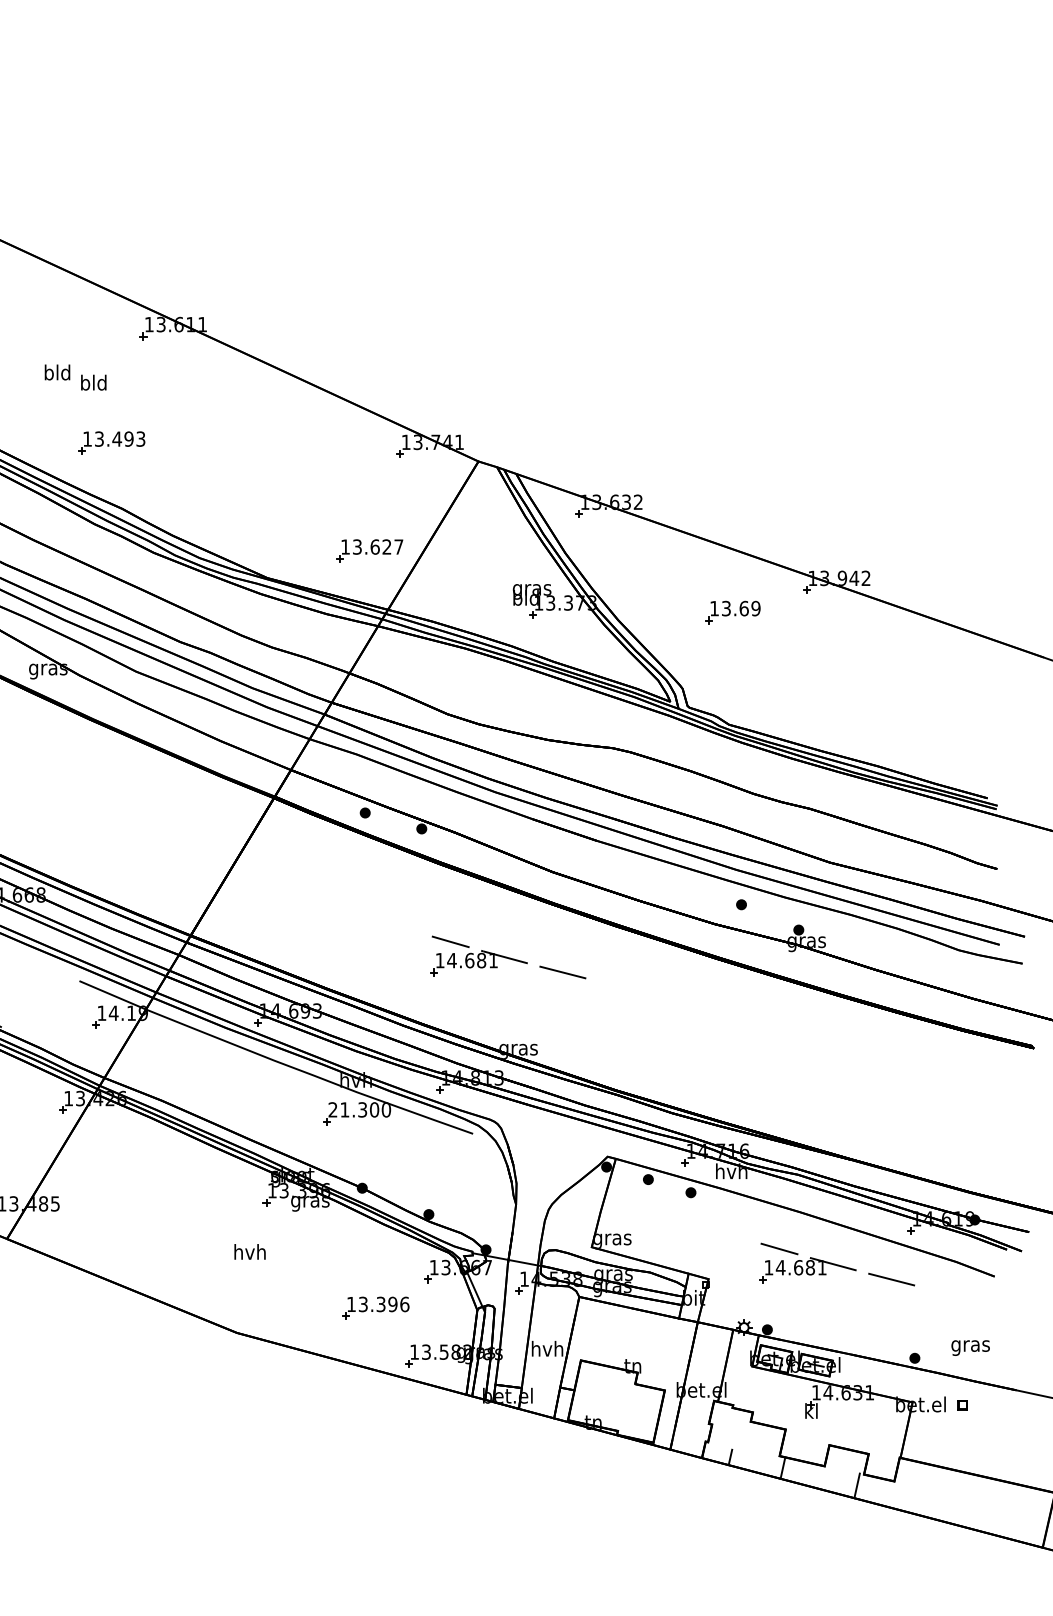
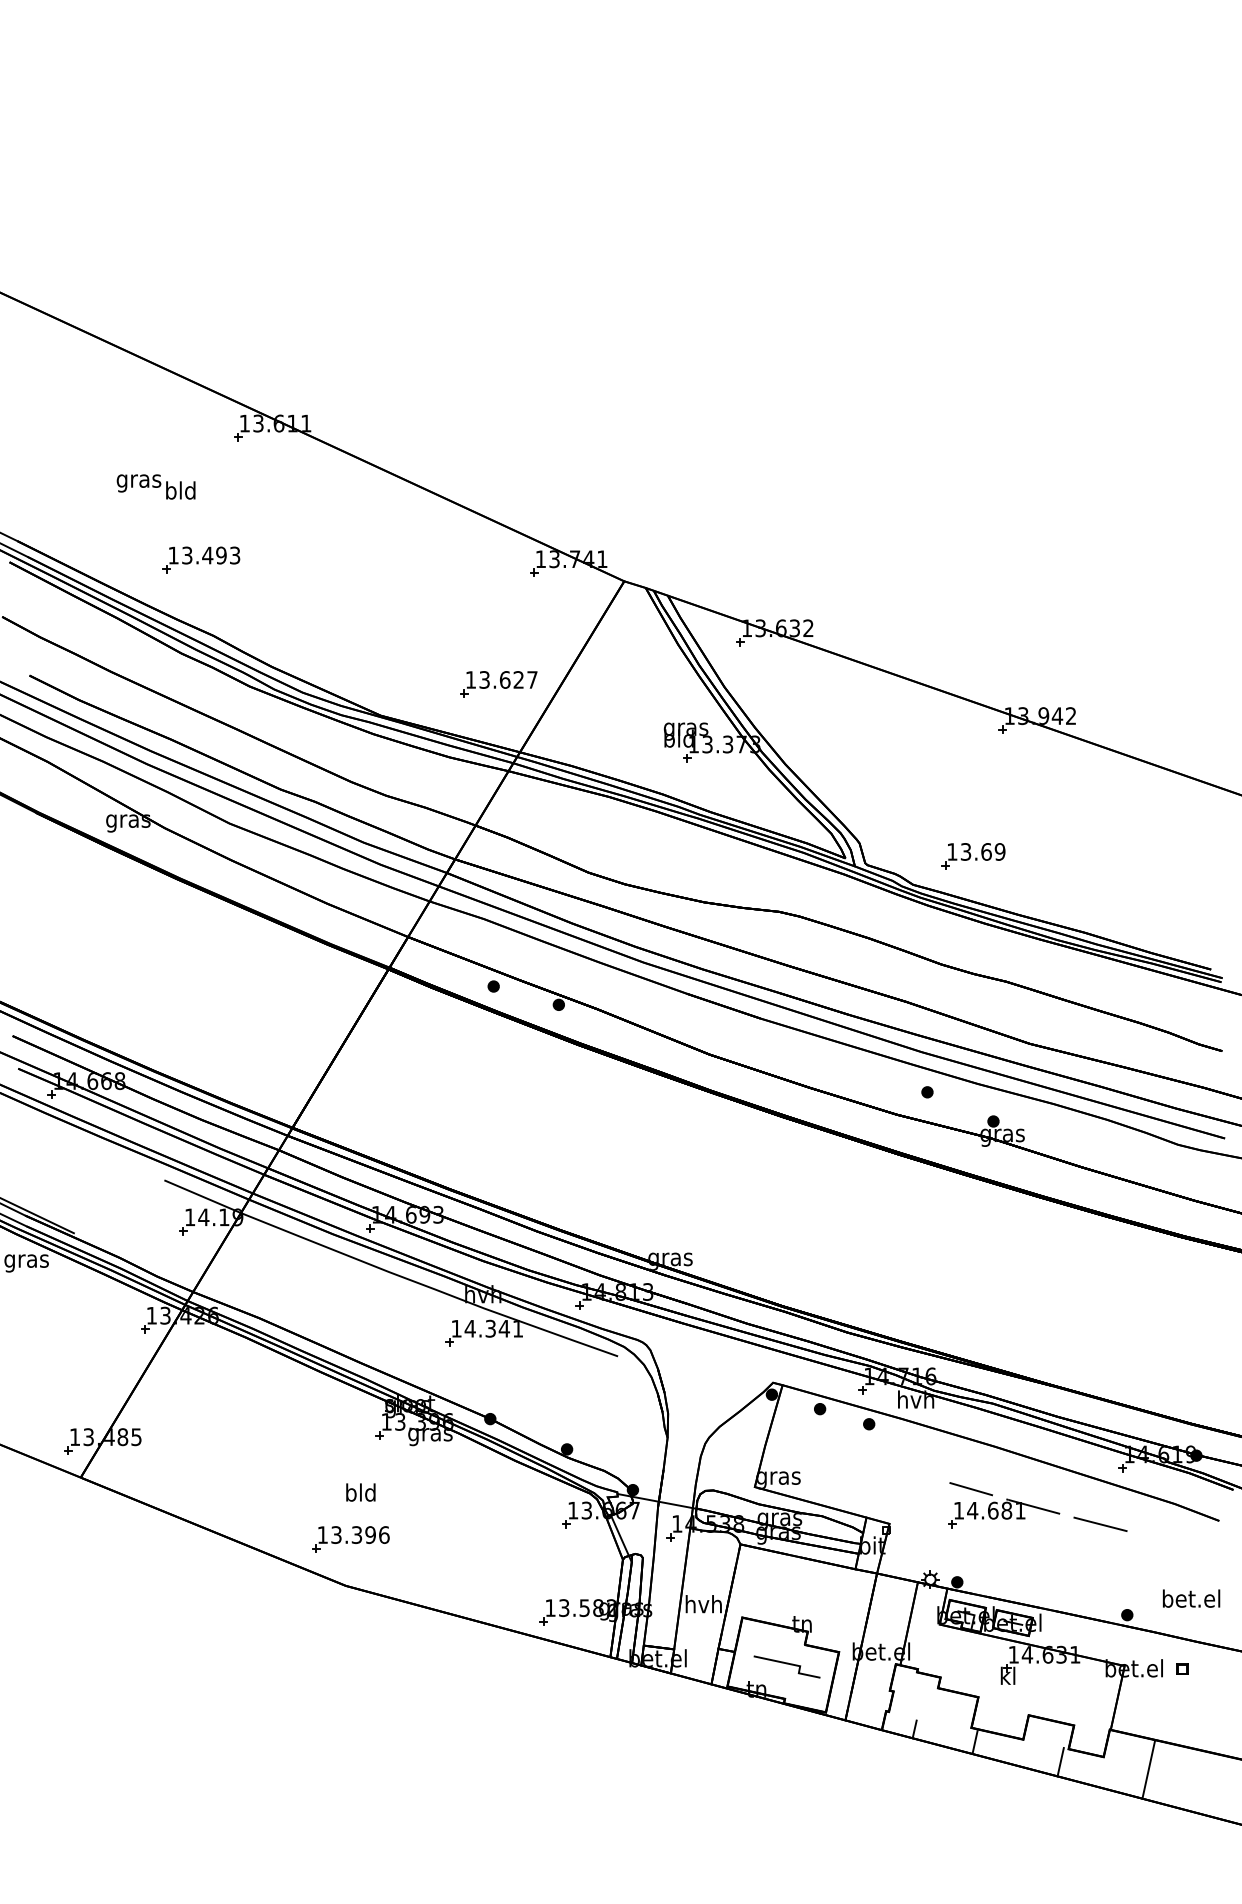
text: (57, 374) -> (138, 480), bld -> gras
part: (732, 612) -> (973, 856), moved
part: (508, 956) -> (658, 1152), removed
text: (359, 1109) -> (487, 1328), 21.300 -> 14.341
text: (249, 1251) -> (360, 1492), hvh -> bld
part: (375, 1308) -> (350, 1539), moved
text: (970, 1345) -> (1191, 1600), gras -> bet.el
line: (619, 1401) -> (786, 1664), added
line: (933, 1492) -> (1148, 1769), added

